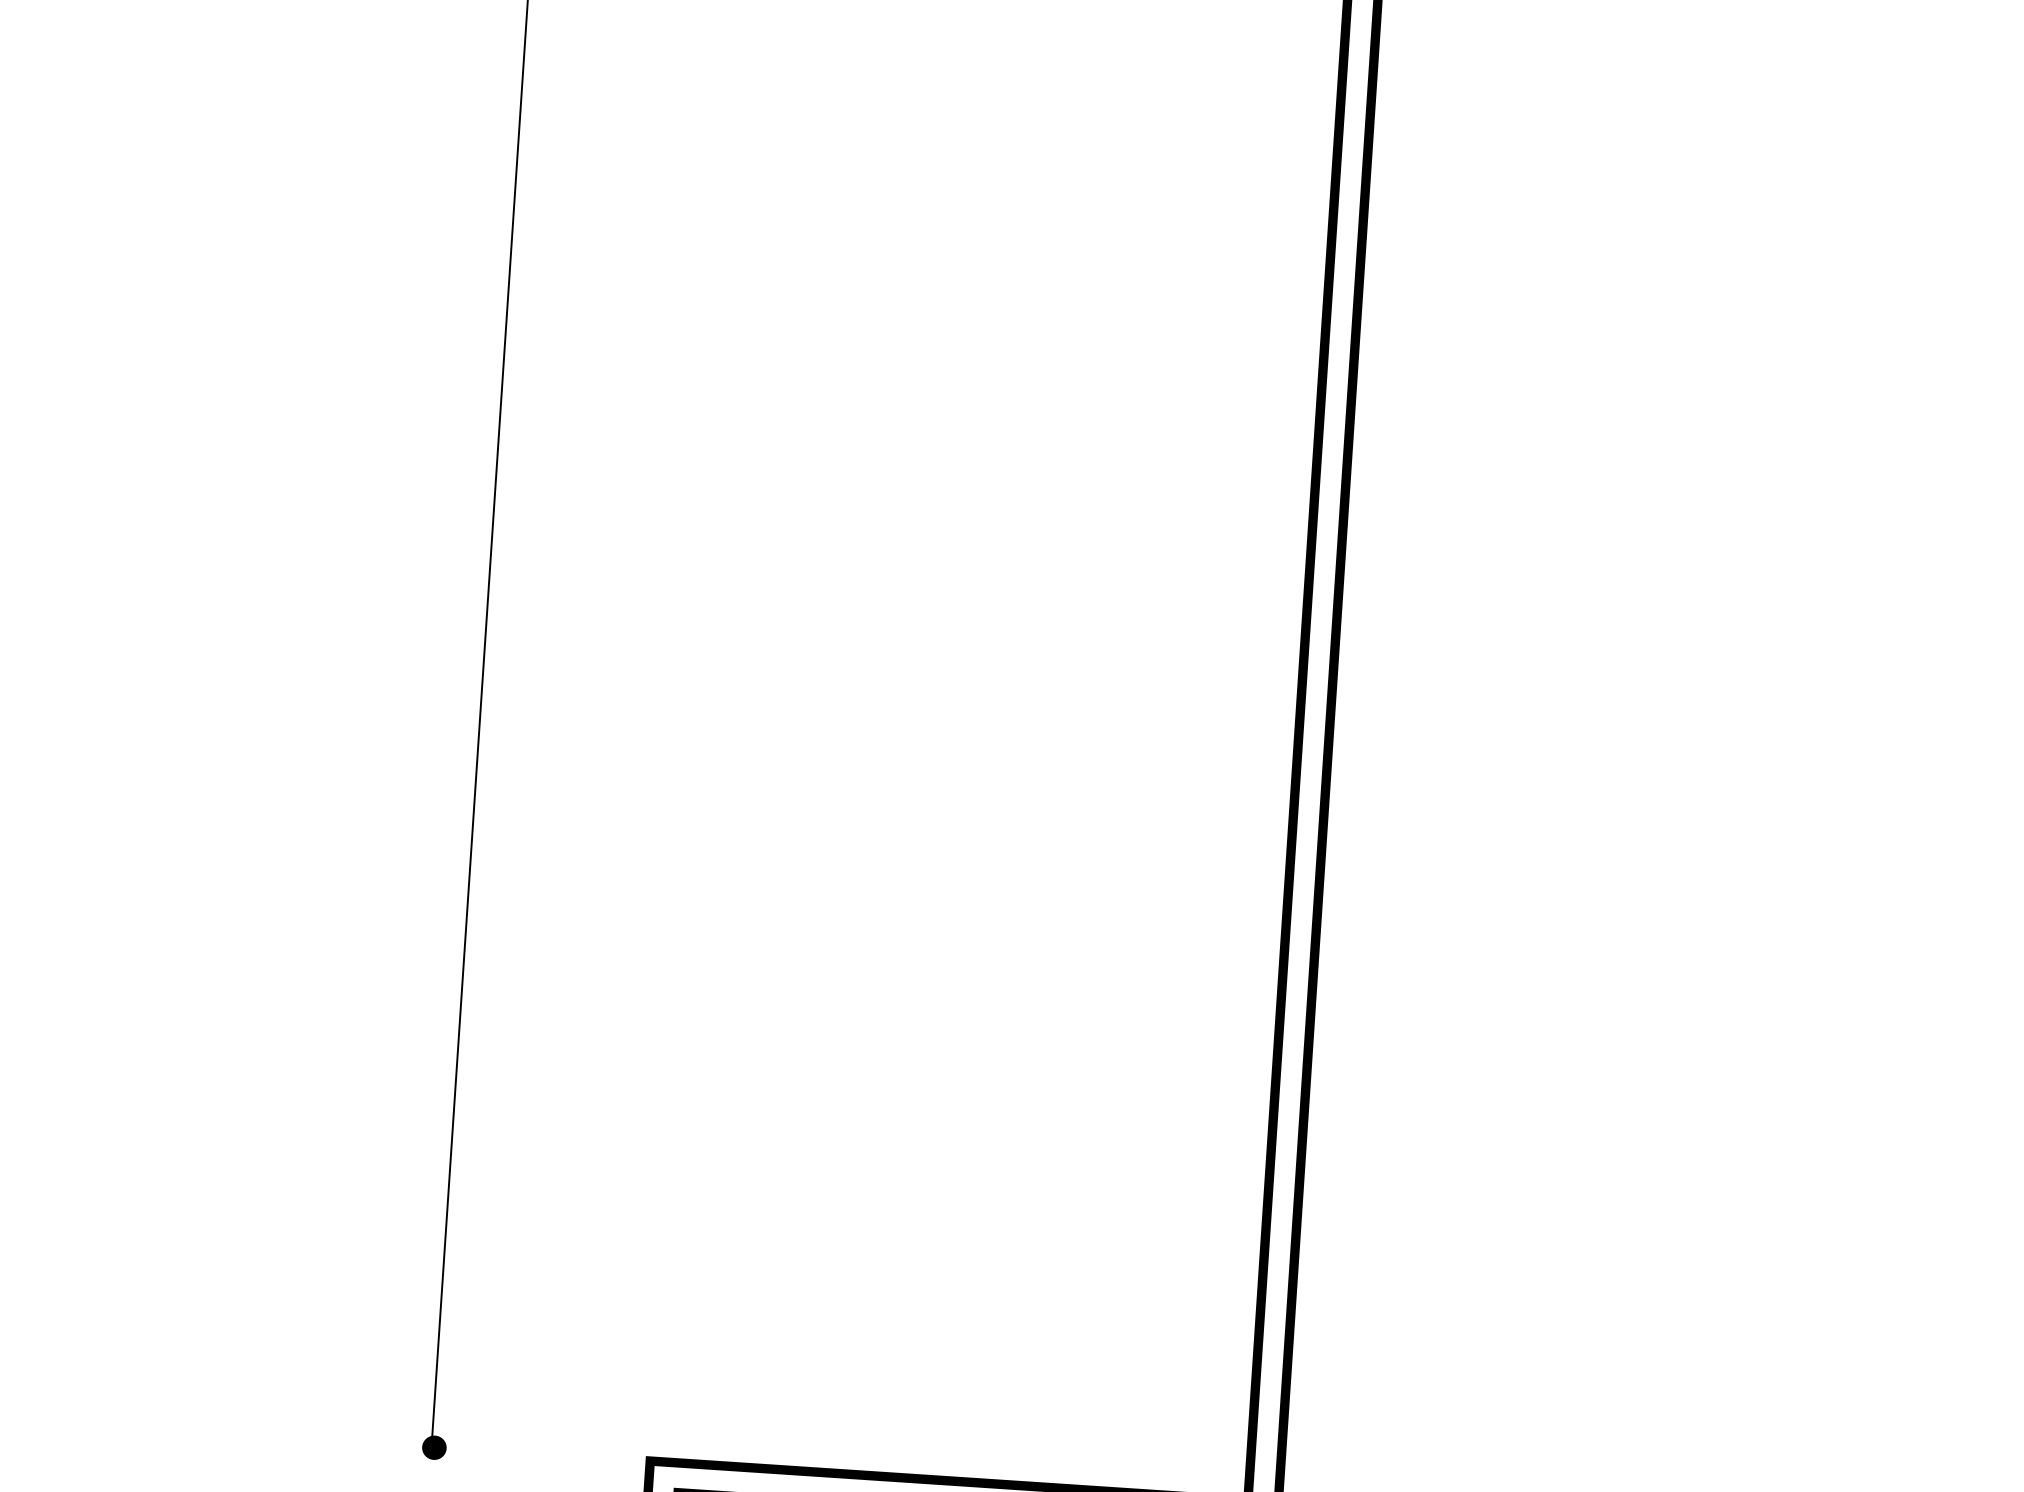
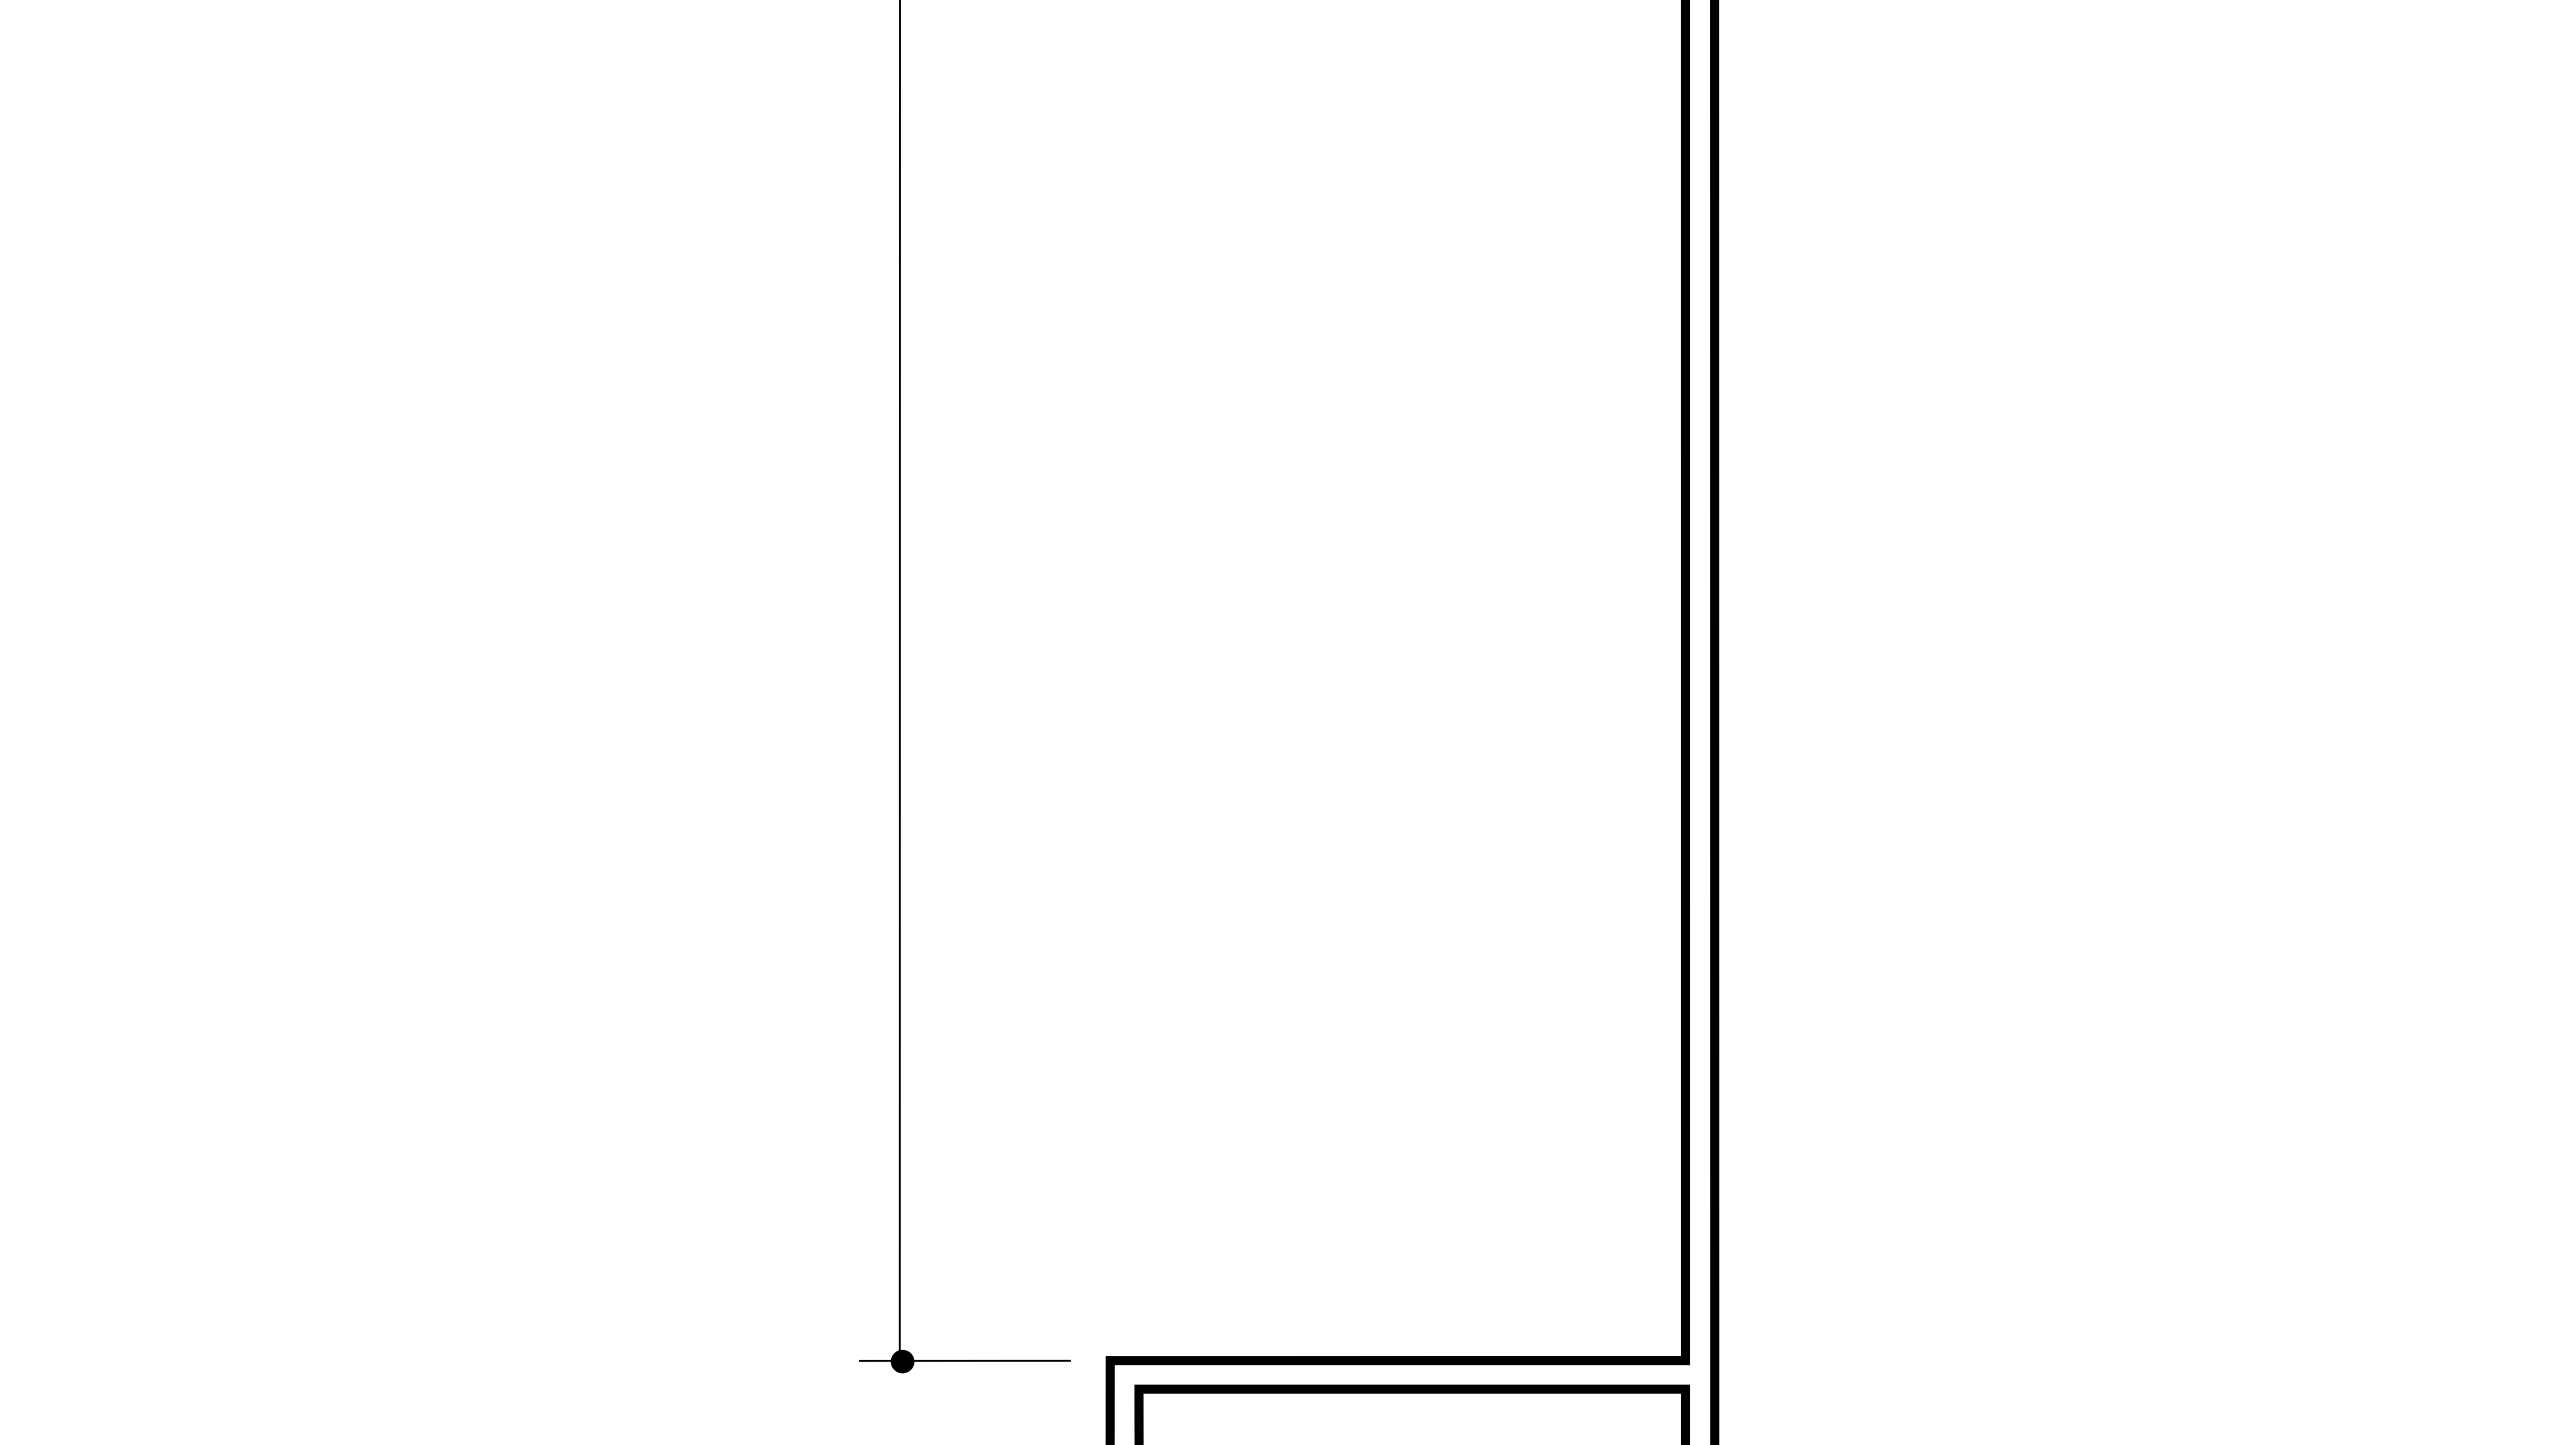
line: (498, 1450) -> (964, 1360), added

